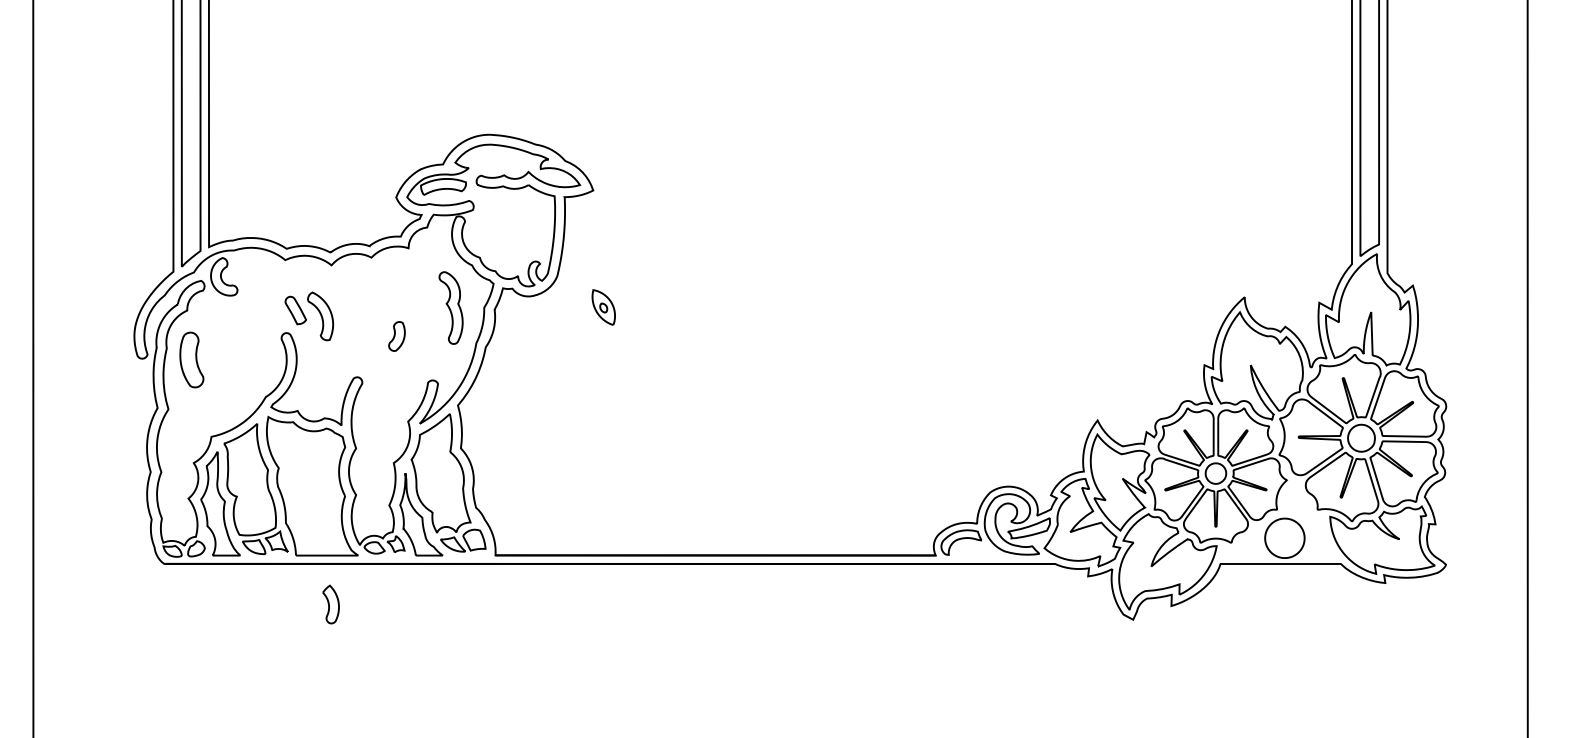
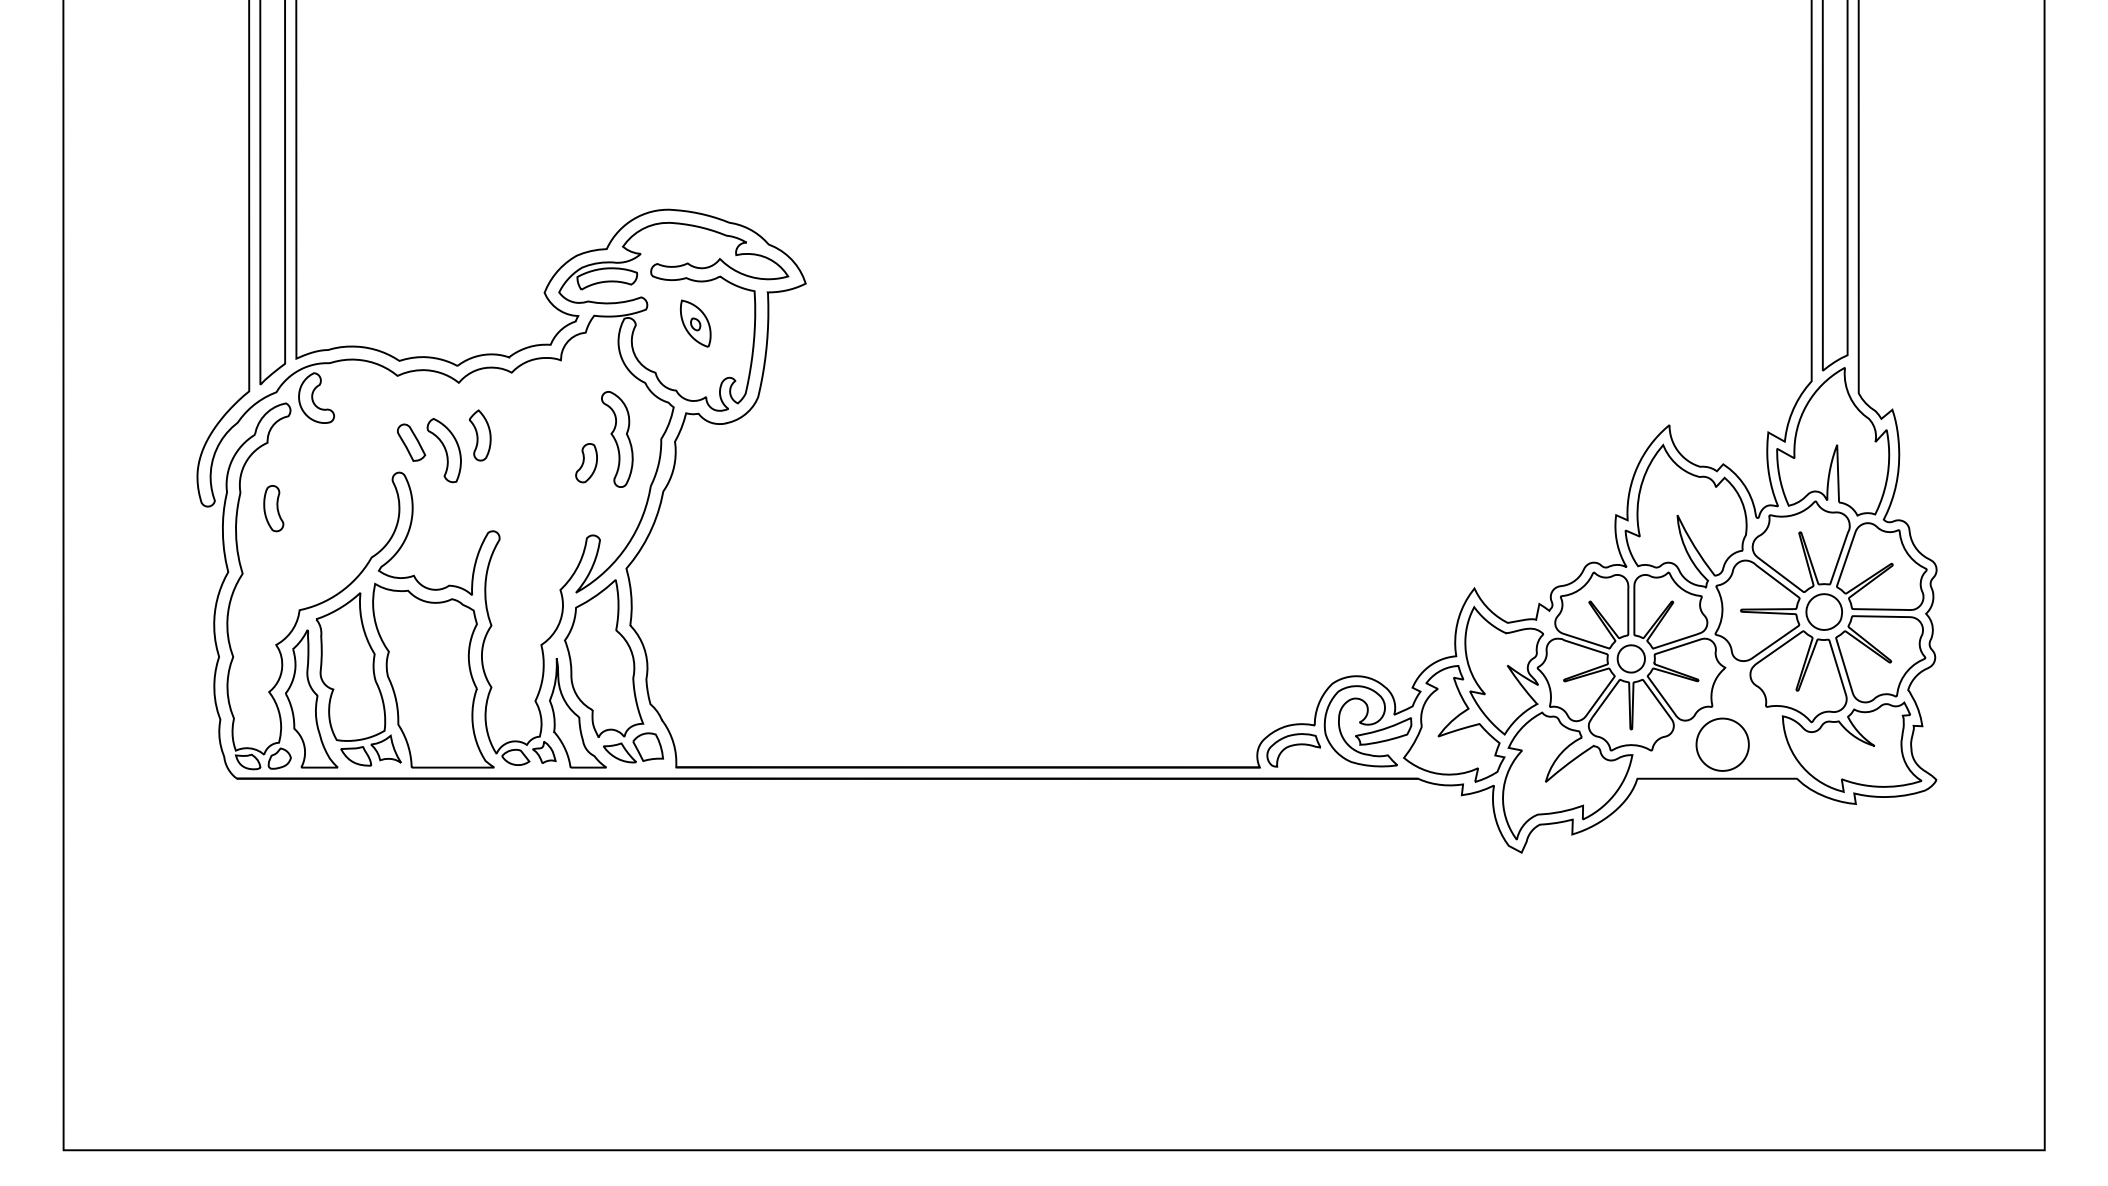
part: (603, 307) -> (695, 323), moved
part: (396, 336) -> (586, 463), moved
part: (191, 360) -> (273, 508), size x0.62
part: (331, 604) -> (480, 435), moved

